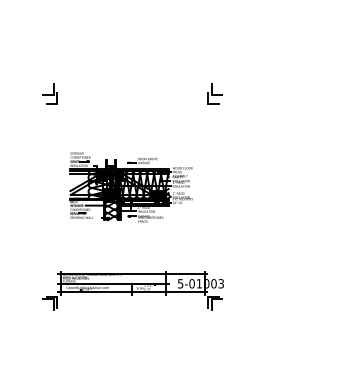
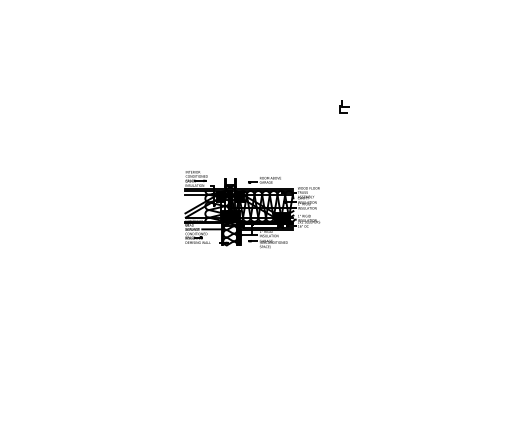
part: (49, 93) -> (162, 106), removed
part: (215, 93) -> (344, 106), size x0.6
part: (133, 290) -> (254, 322), removed

